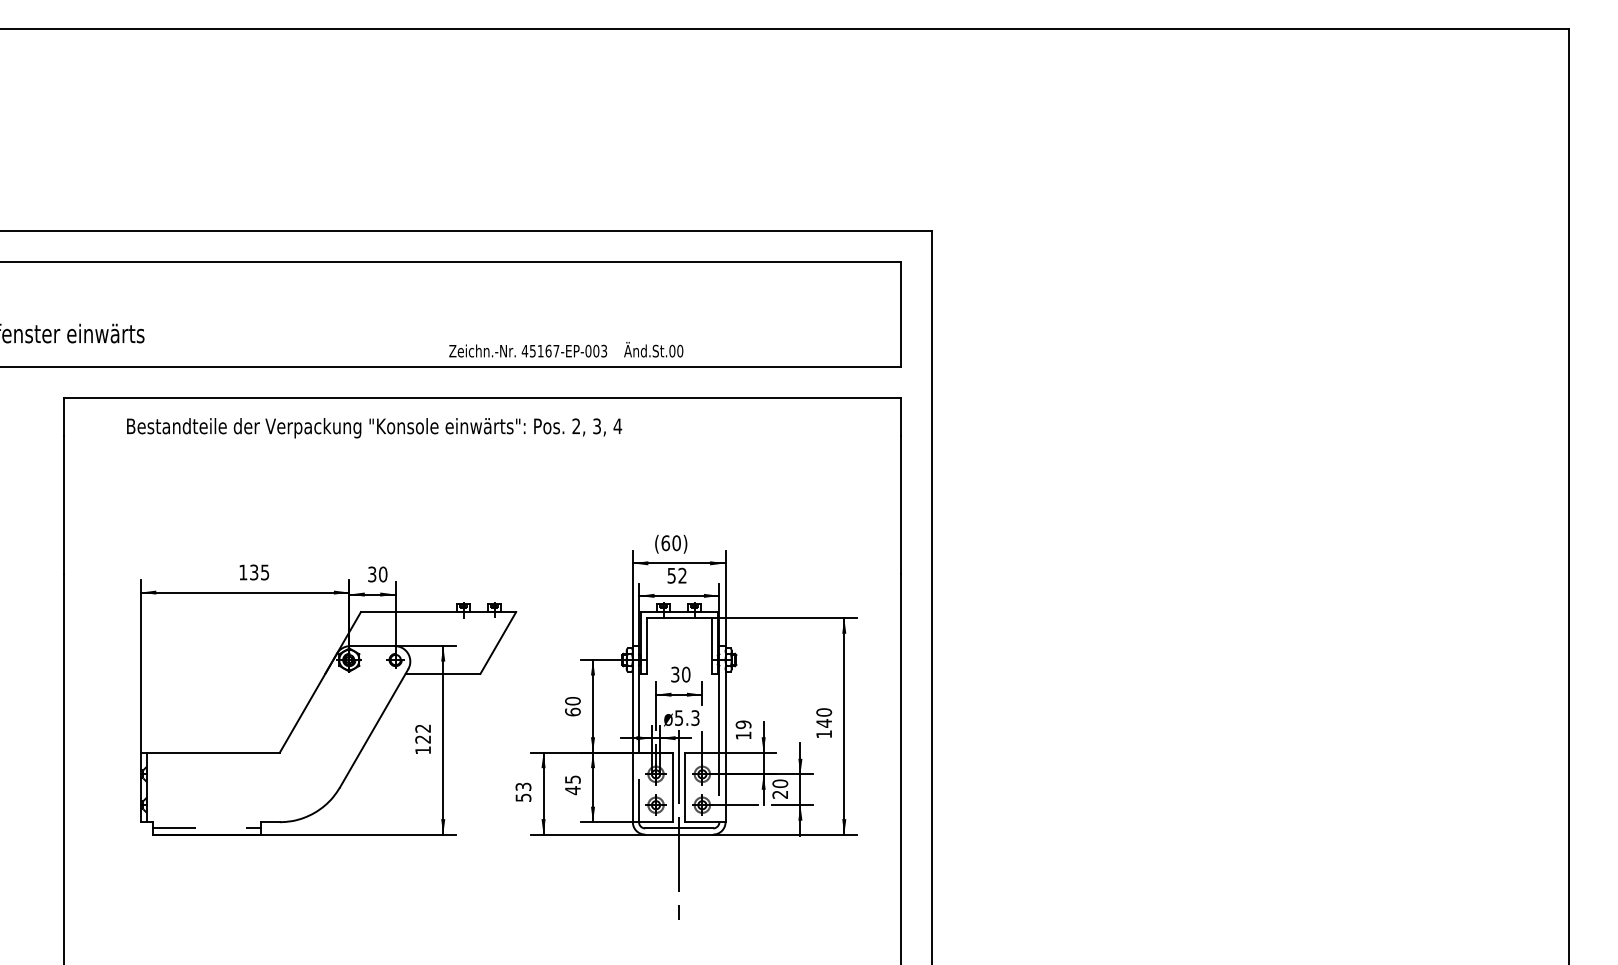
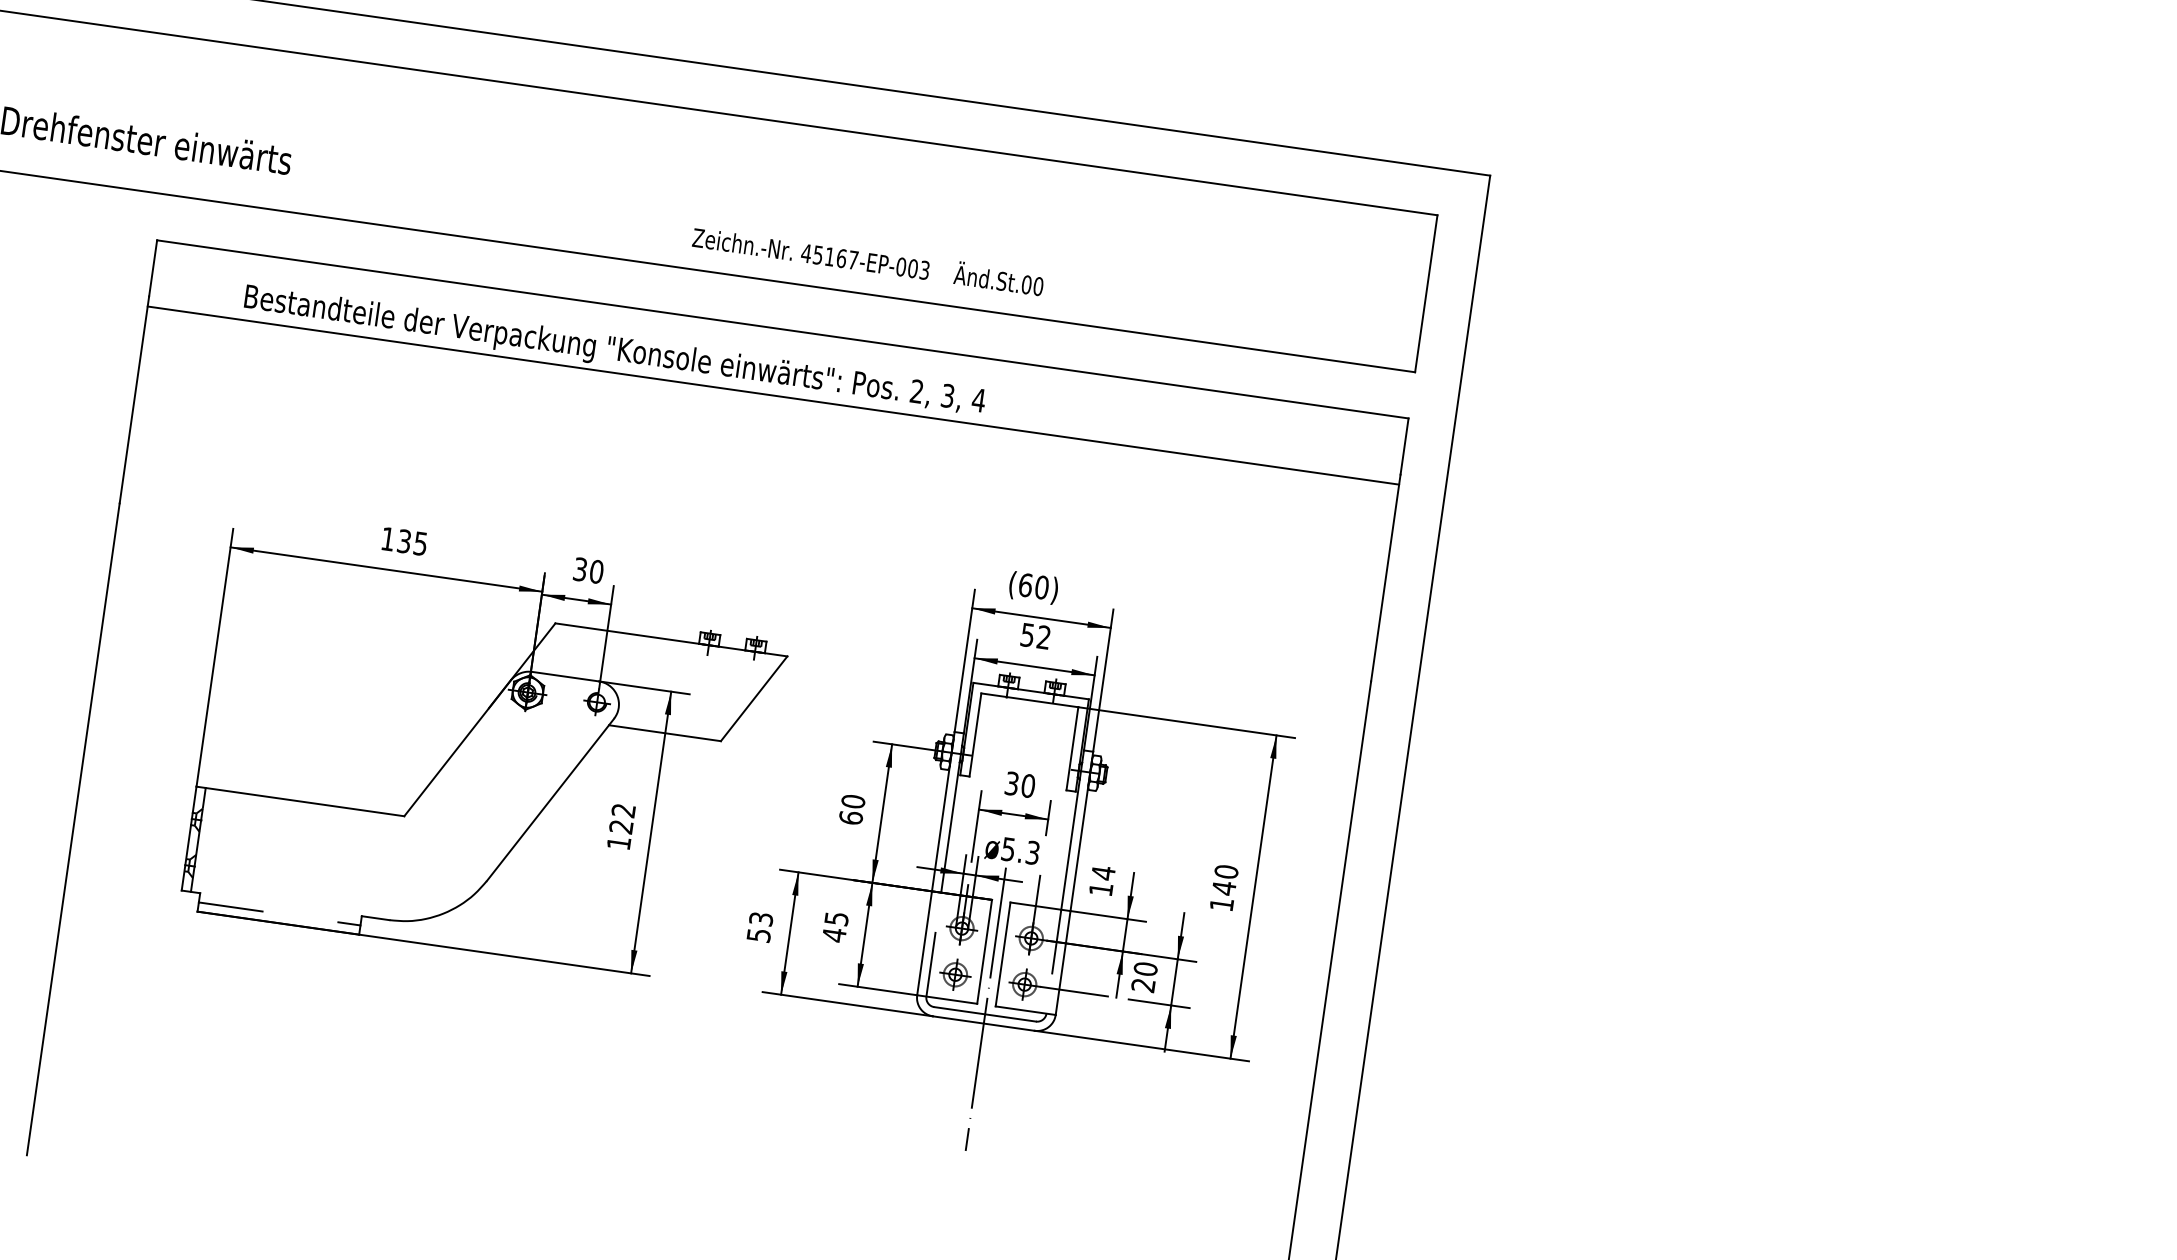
text: (566, 349) -> (868, 259), moved
line: (482, 442) -> (773, 395), added
text: (743, 724) -> (1103, 872), 19 -> 14

